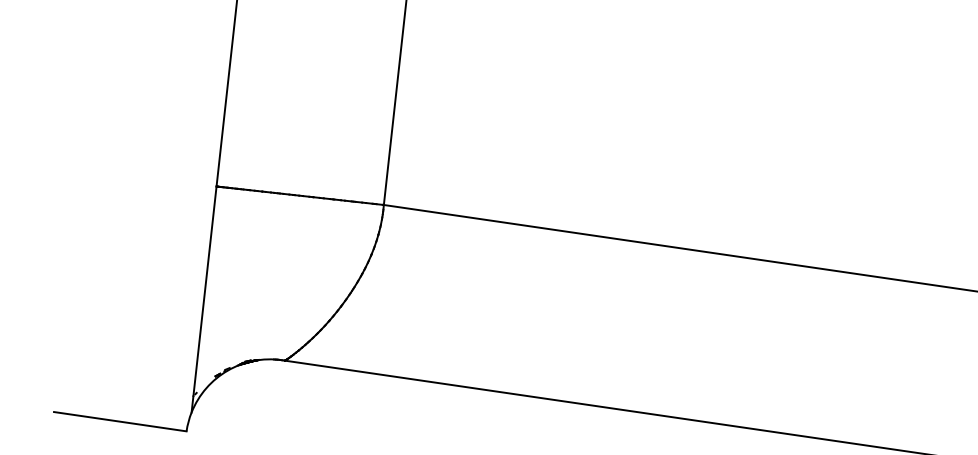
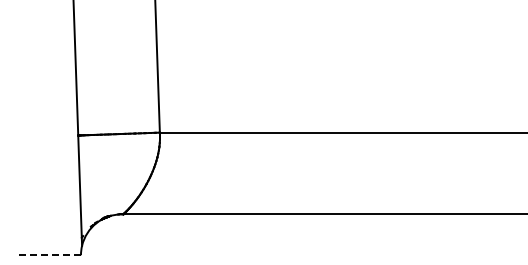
line: (120, 422) -> (48, 255), solid -> dashed

